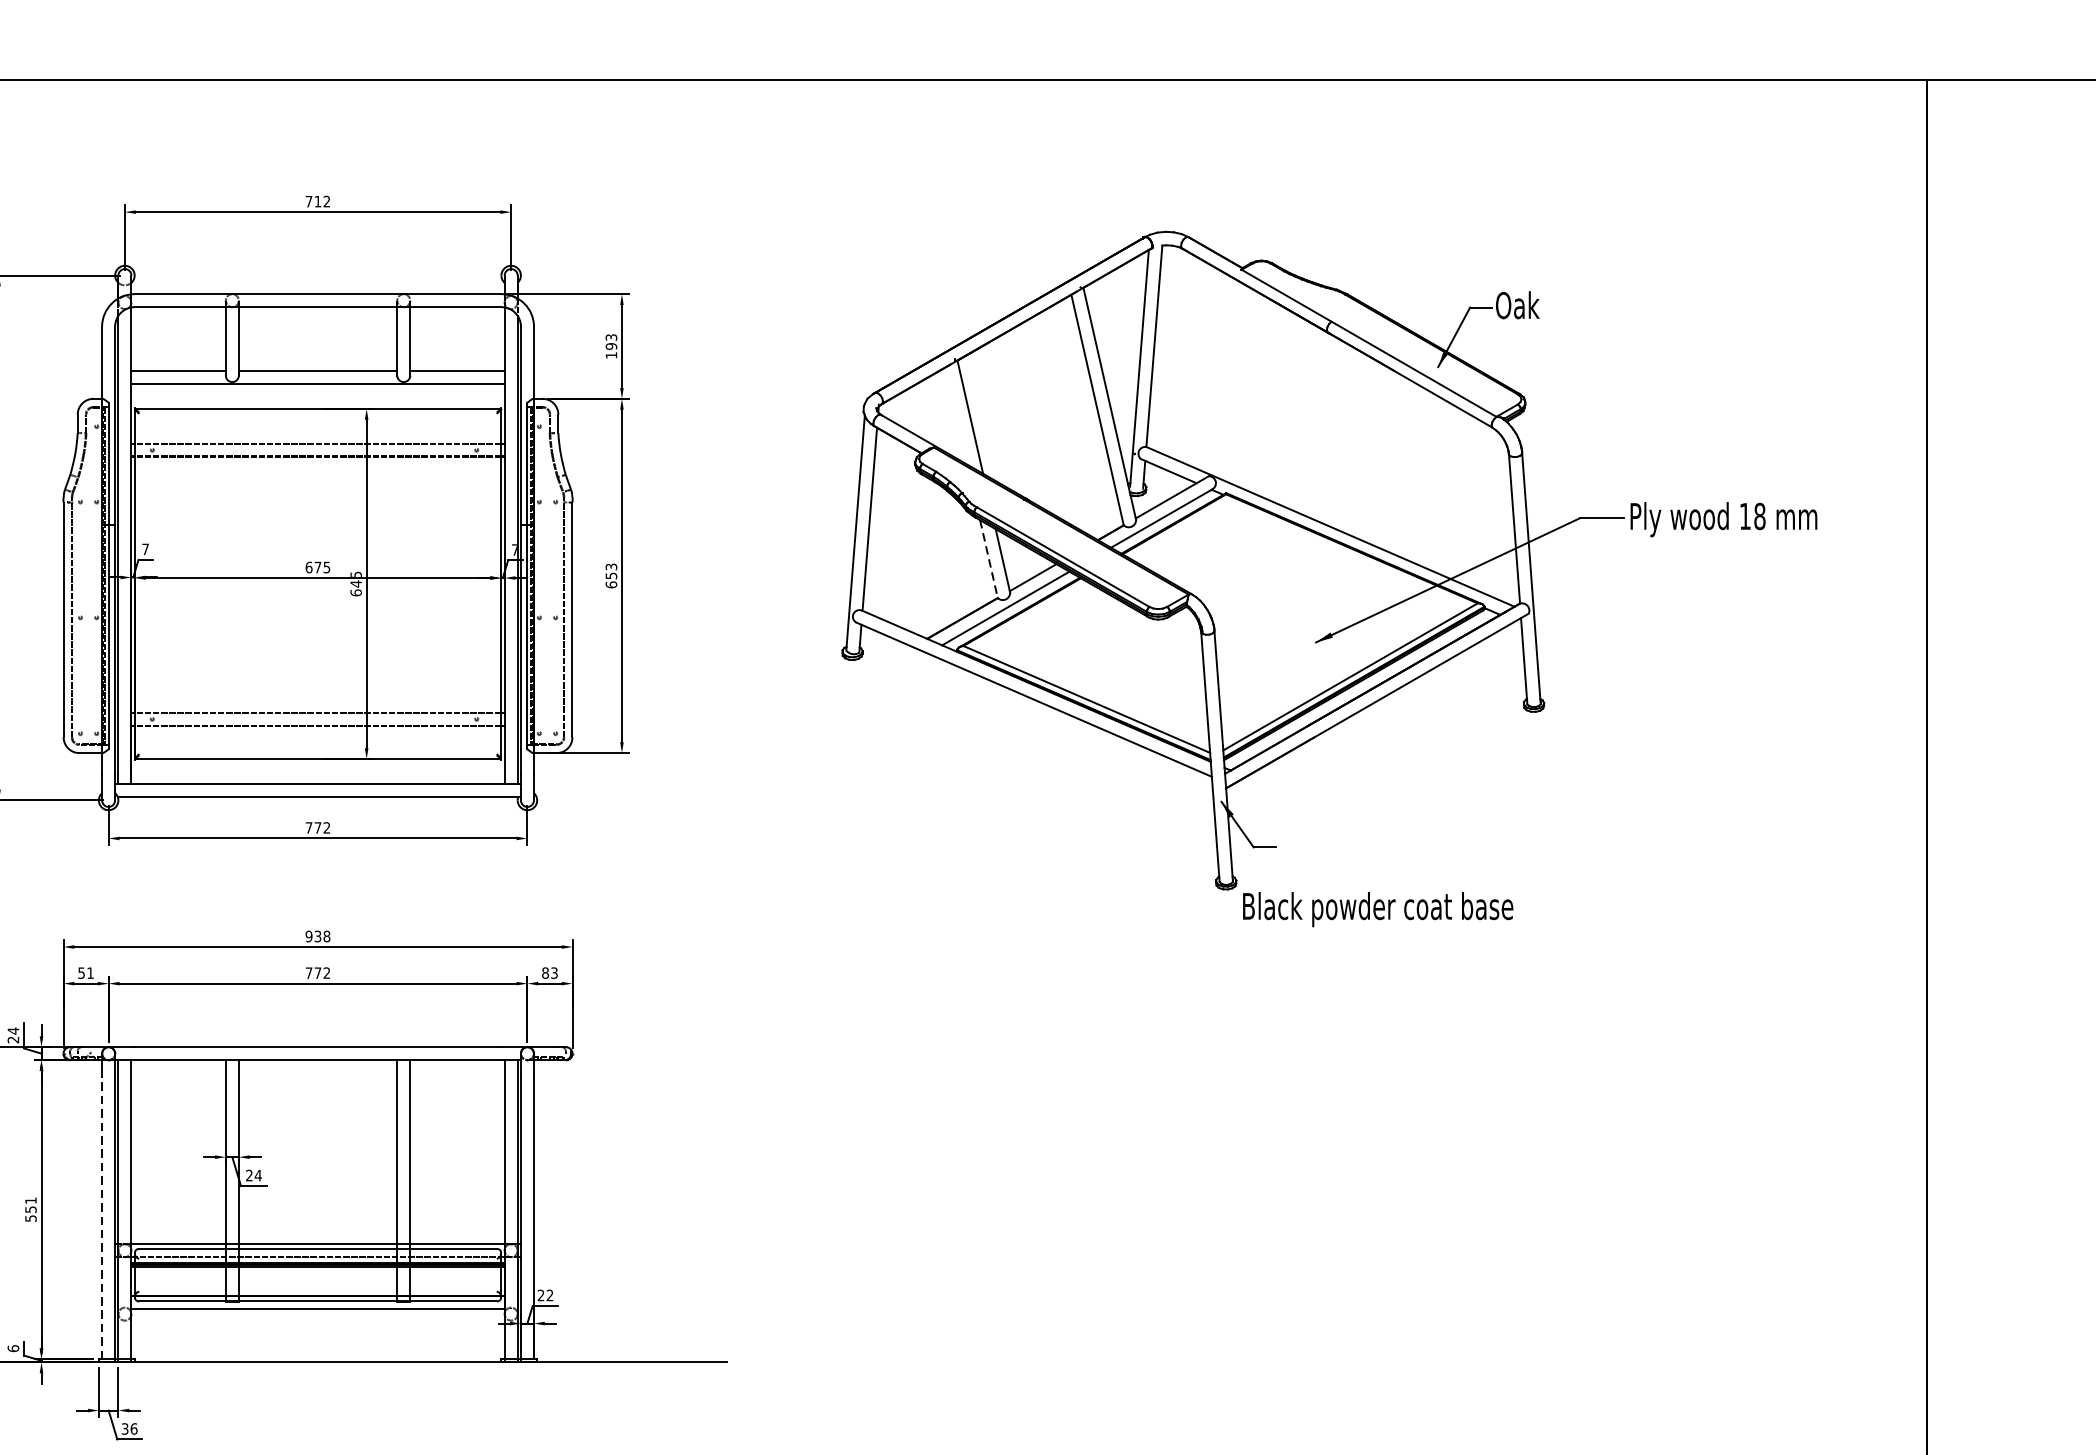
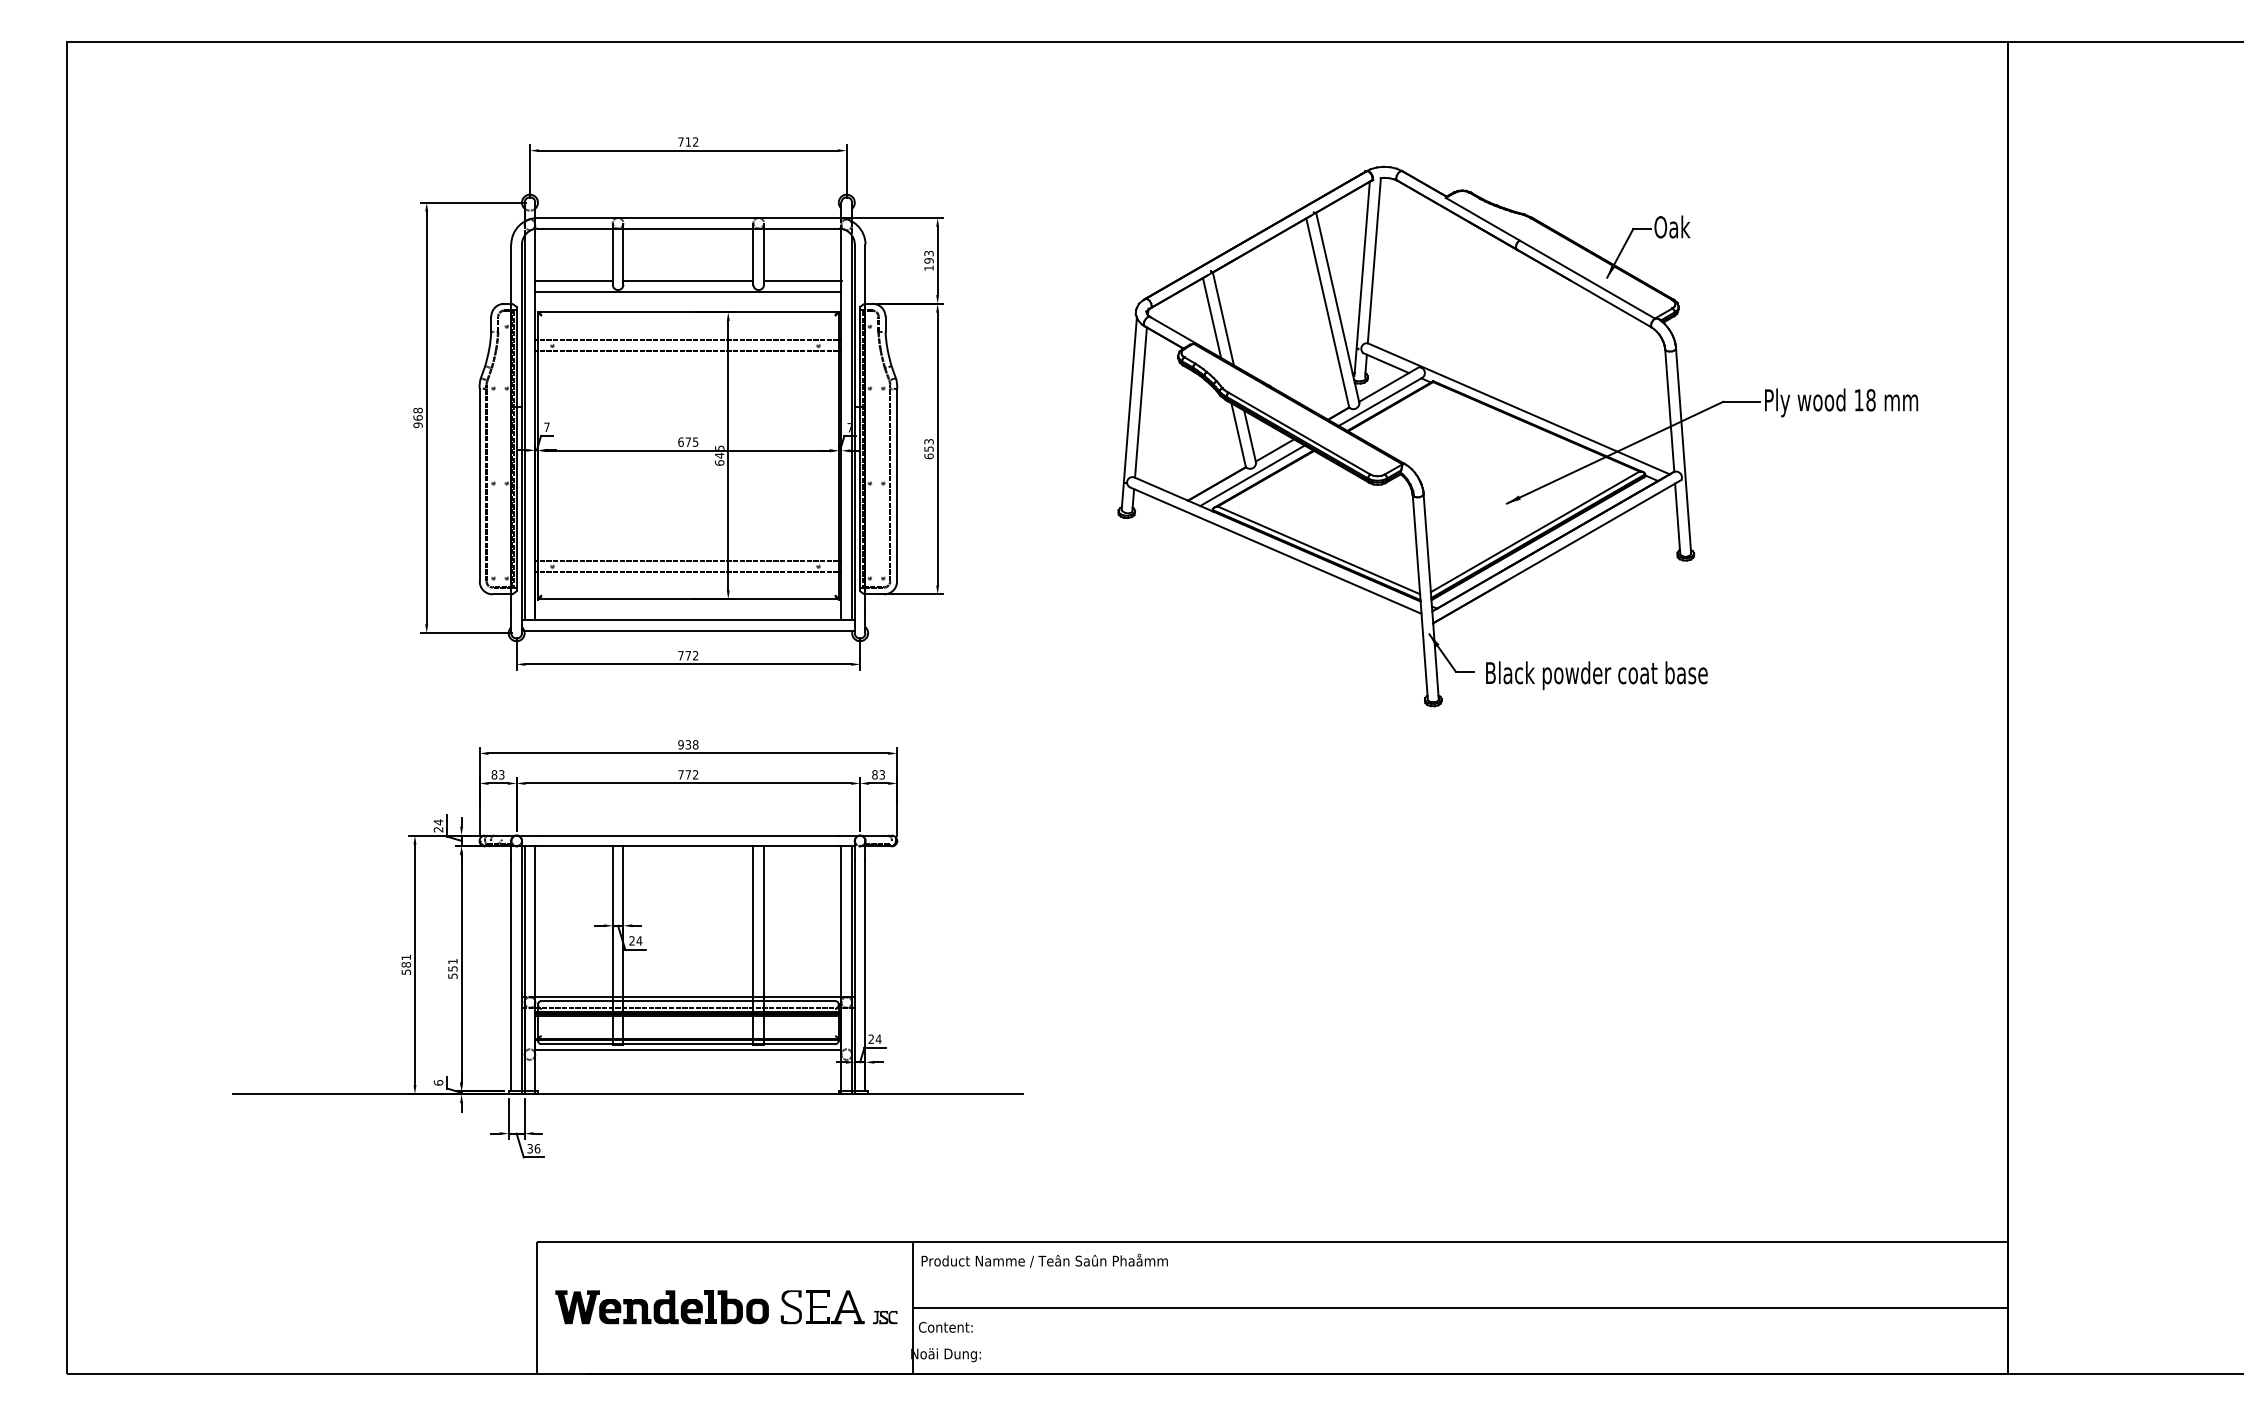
line: (955, 415) -> (1211, 317), added
line: (988, 559) -> (1238, 435), dashed -> solid
text: (1377, 909) -> (1596, 675), moved
text: (85, 972) -> (497, 774), 51 -> 83
line: (102, 1217) -> (511, 975), dashed -> solid
text: (549, 1294) -> (878, 1038), 22 -> 24

